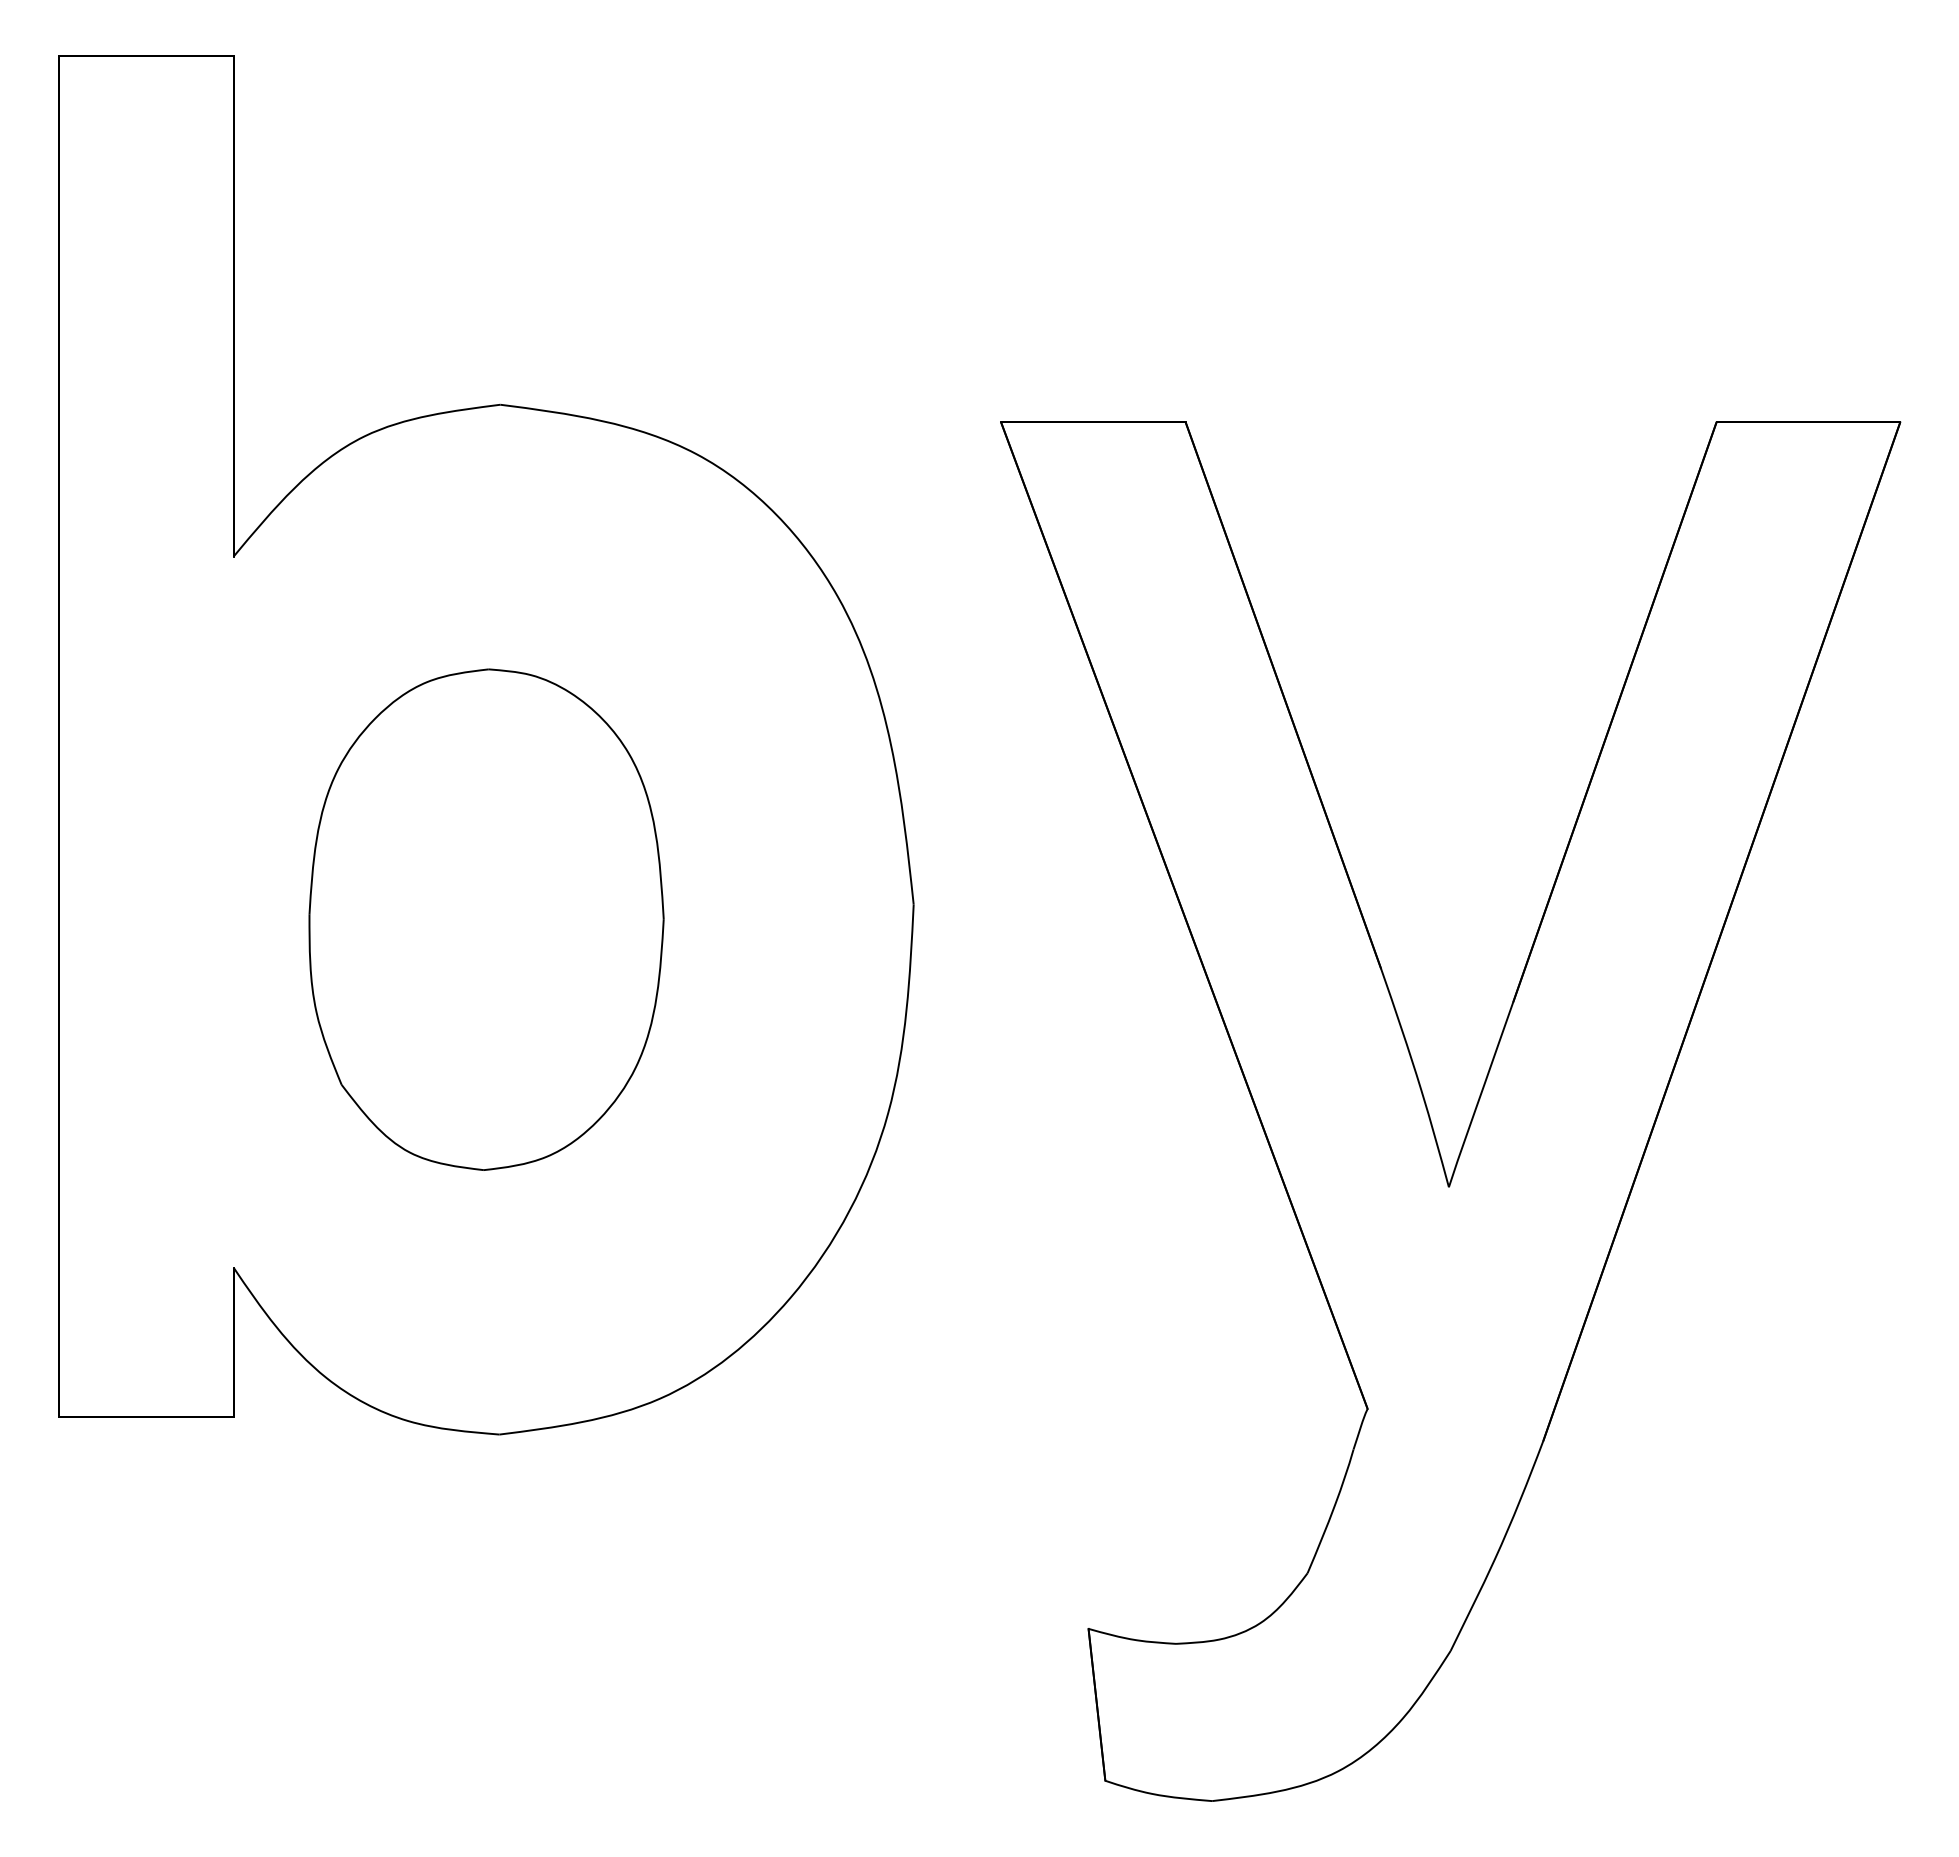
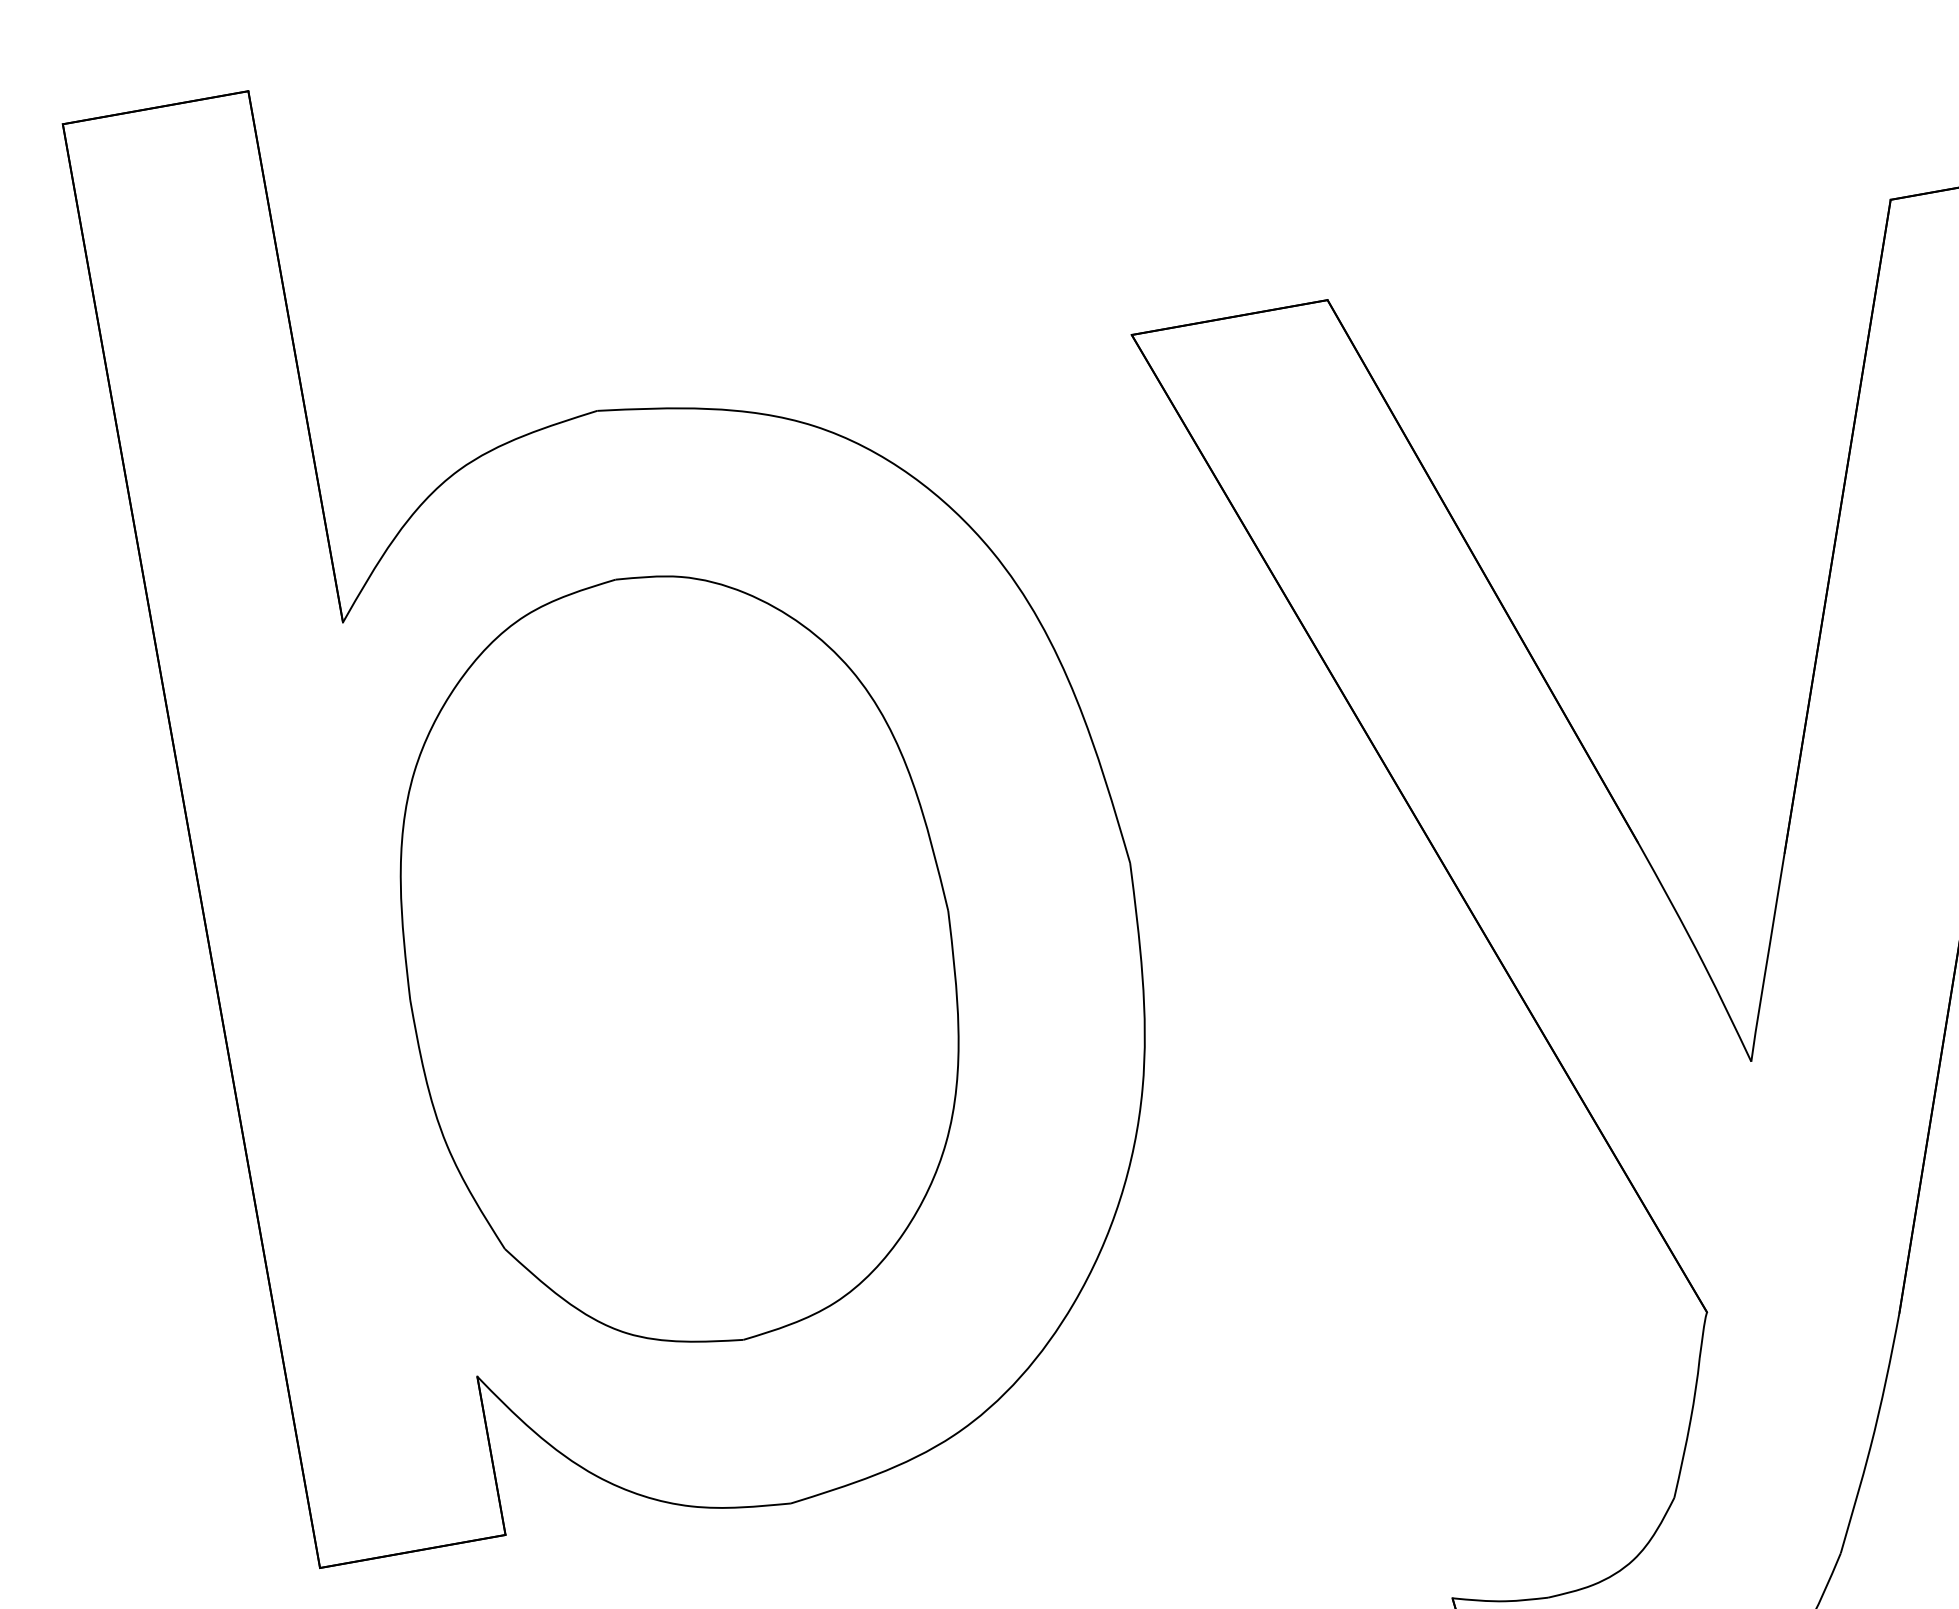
part: (486, 919) -> (679, 959), size x1.43

